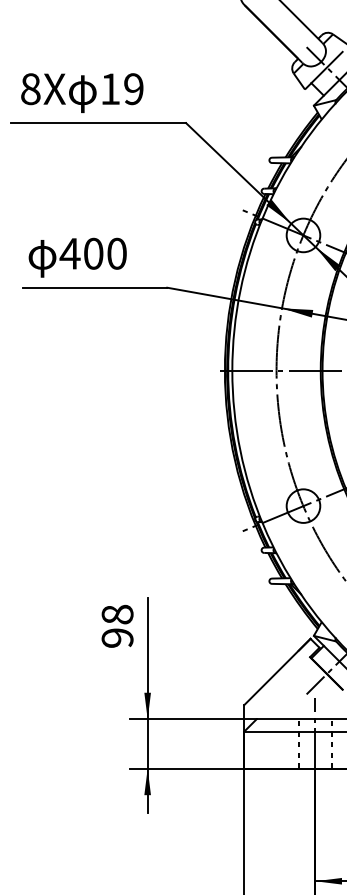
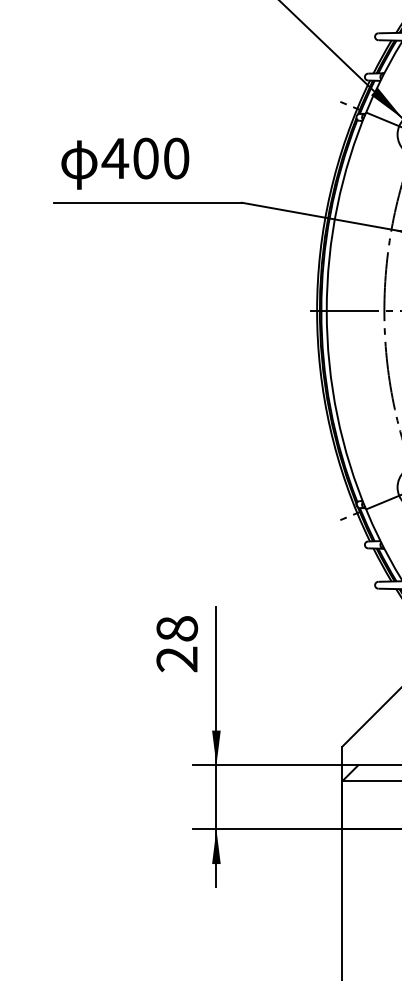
text: (117, 637) -> (177, 658), 98 -> 28

